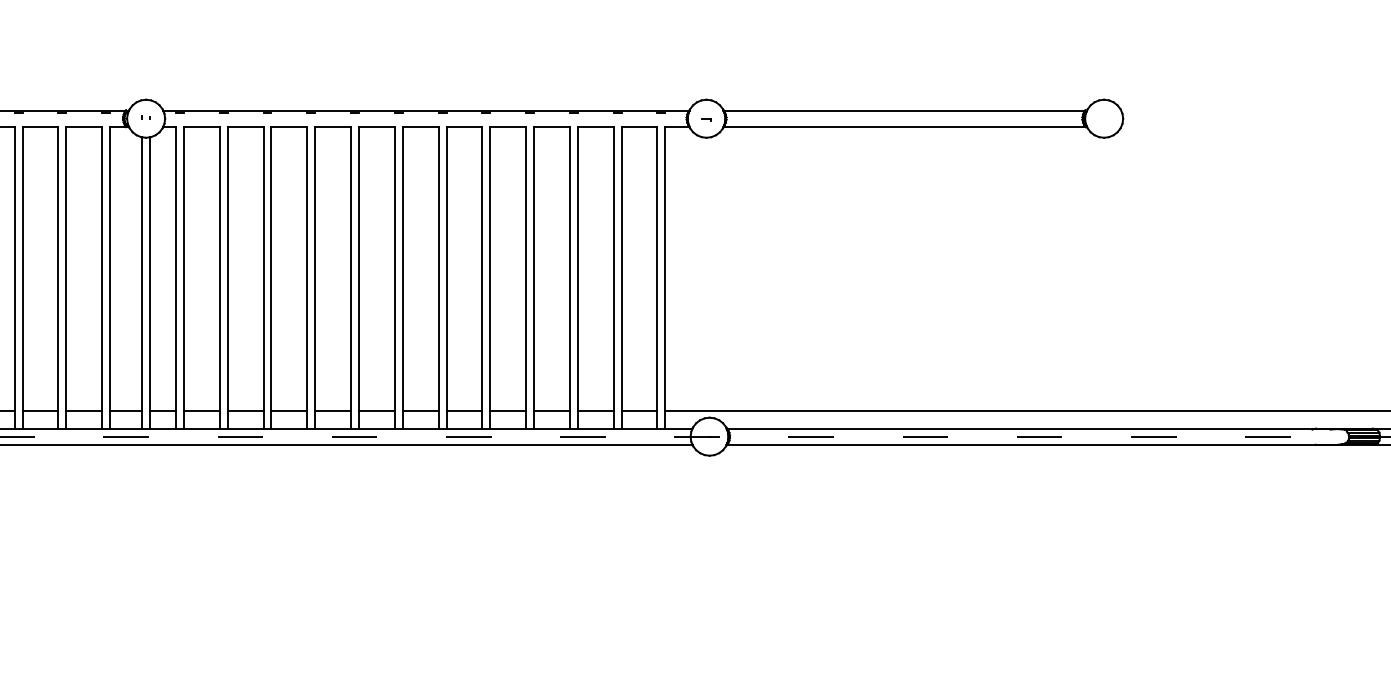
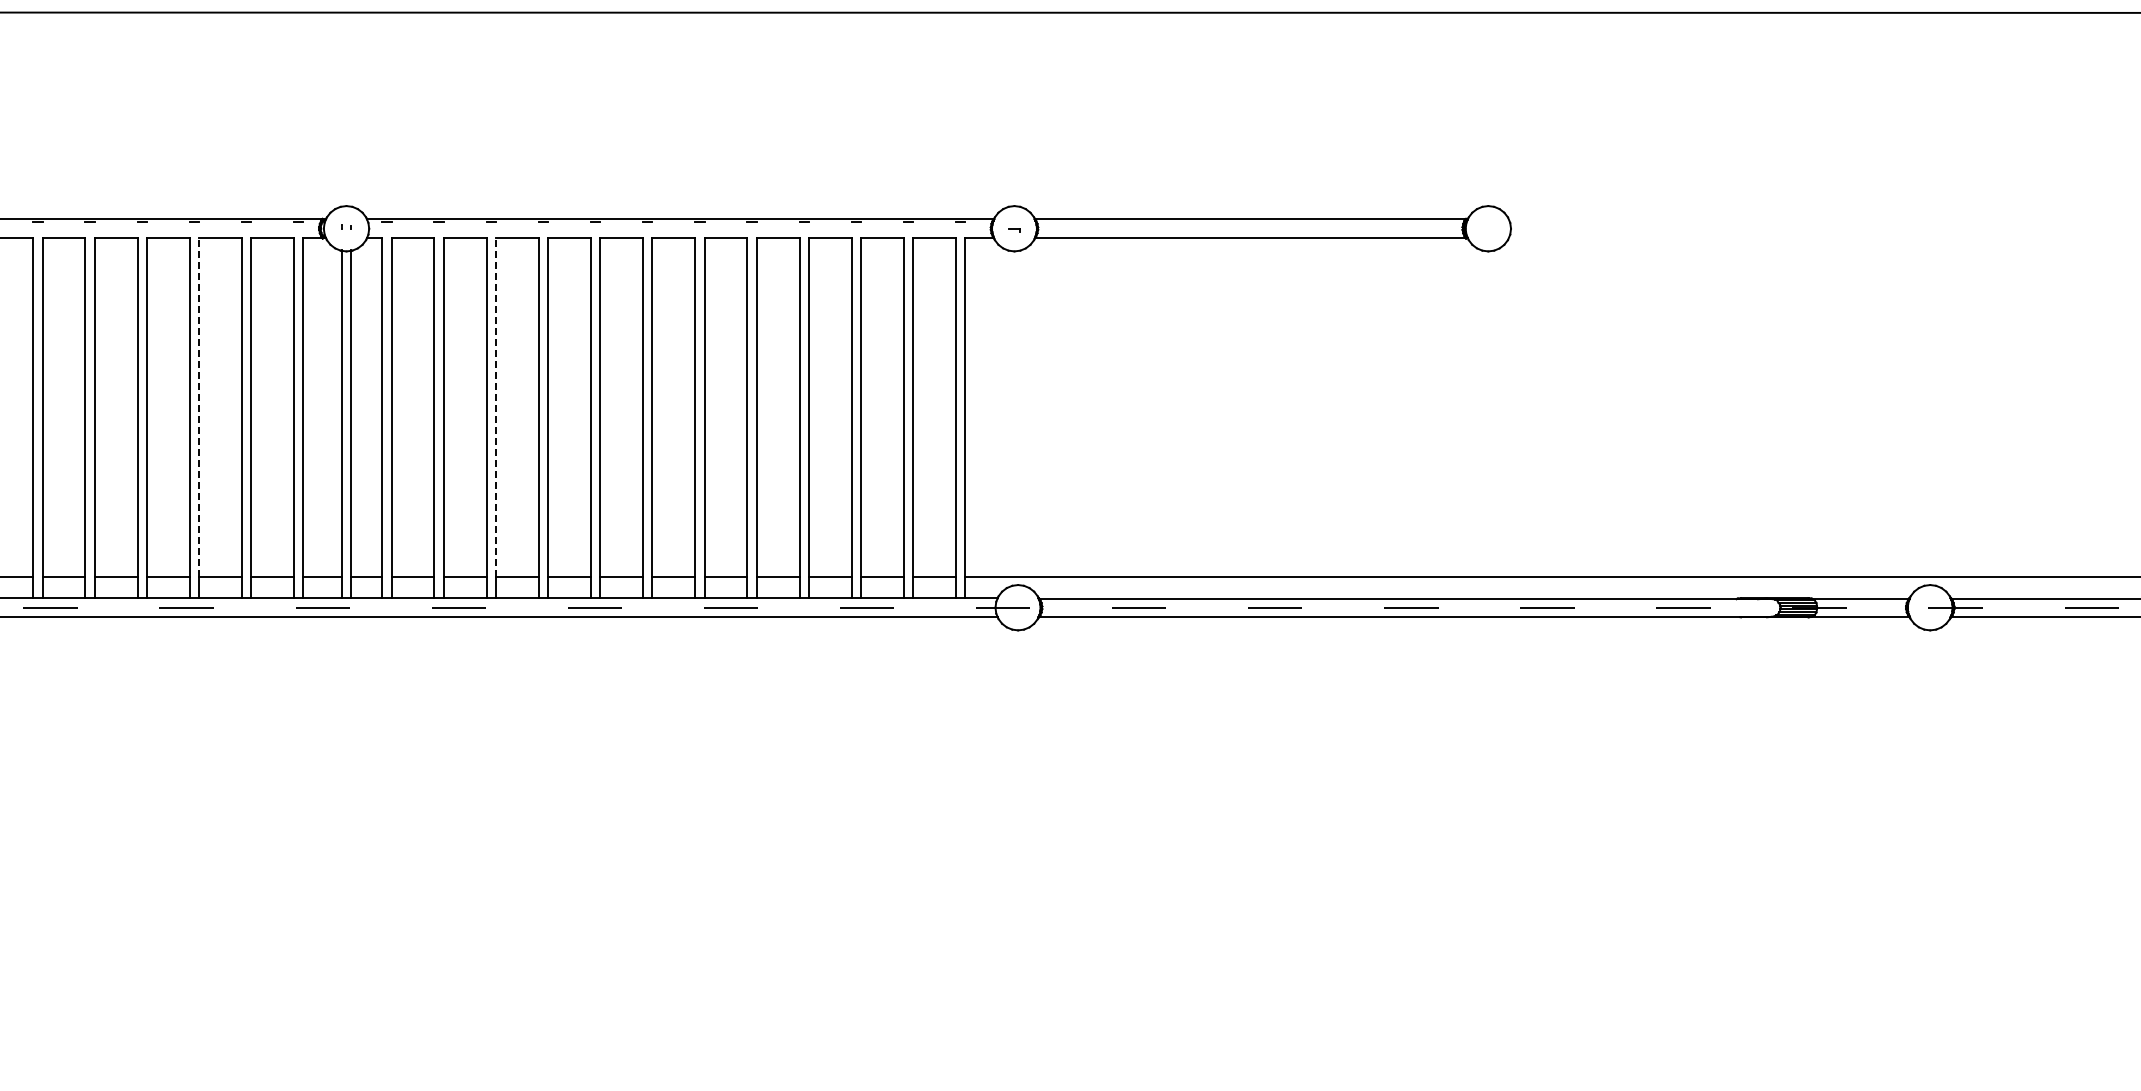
line: (22, 268) -> (199, 407), solid -> dashed
line: (271, 268) -> (495, 407), solid -> dashed

